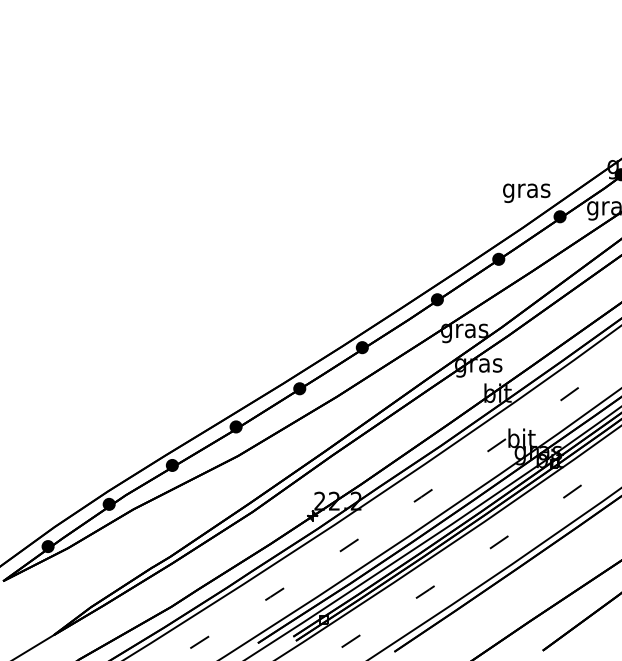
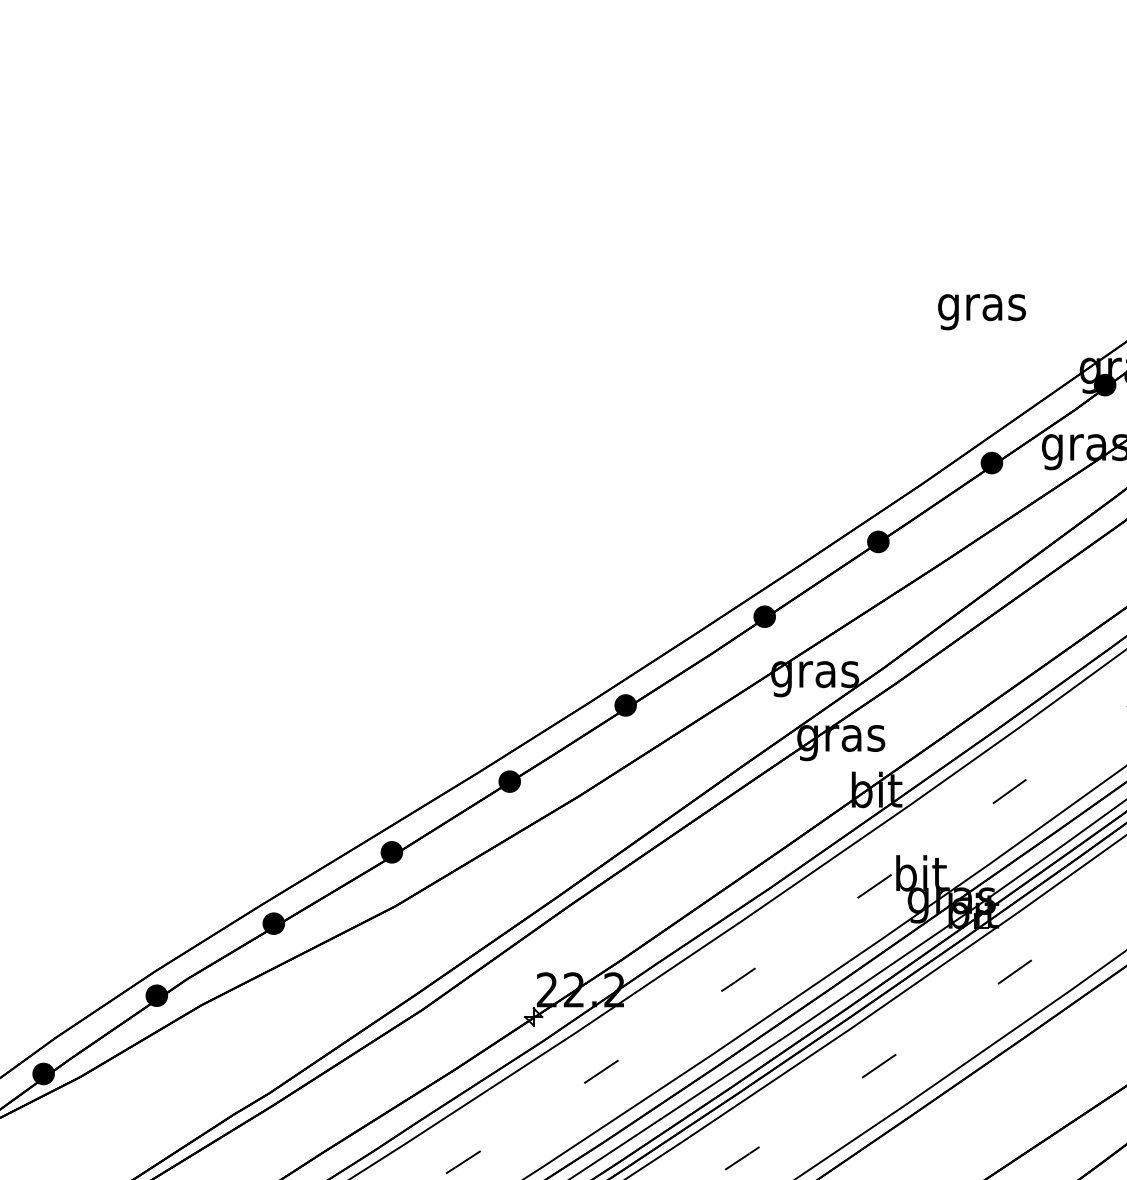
text: (526, 192) -> (981, 310), moved

